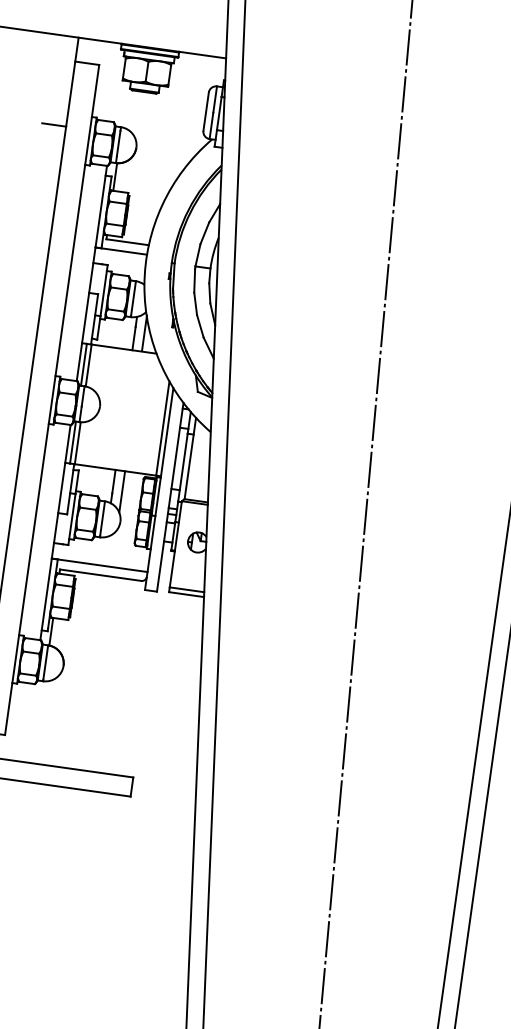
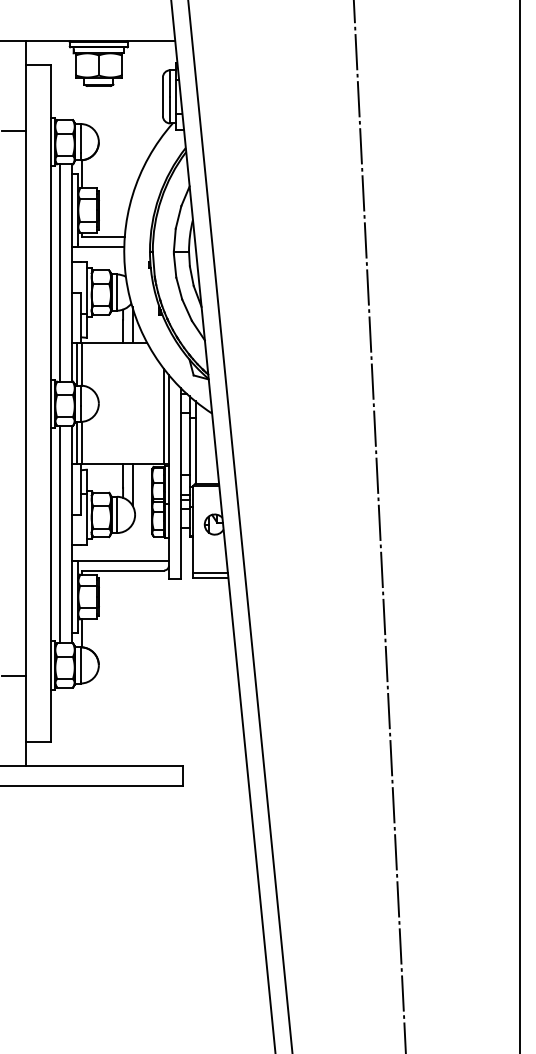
line: (80, 271) -> (60, 272), added
line: (43, 530) -> (60, 534), added

